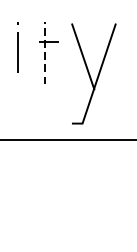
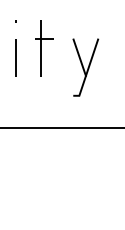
line: (17, 52) -> (15, 57), moved
line: (45, 53) -> (41, 48), dashed -> solid
part: (93, 74) -> (85, 67), size x0.62

